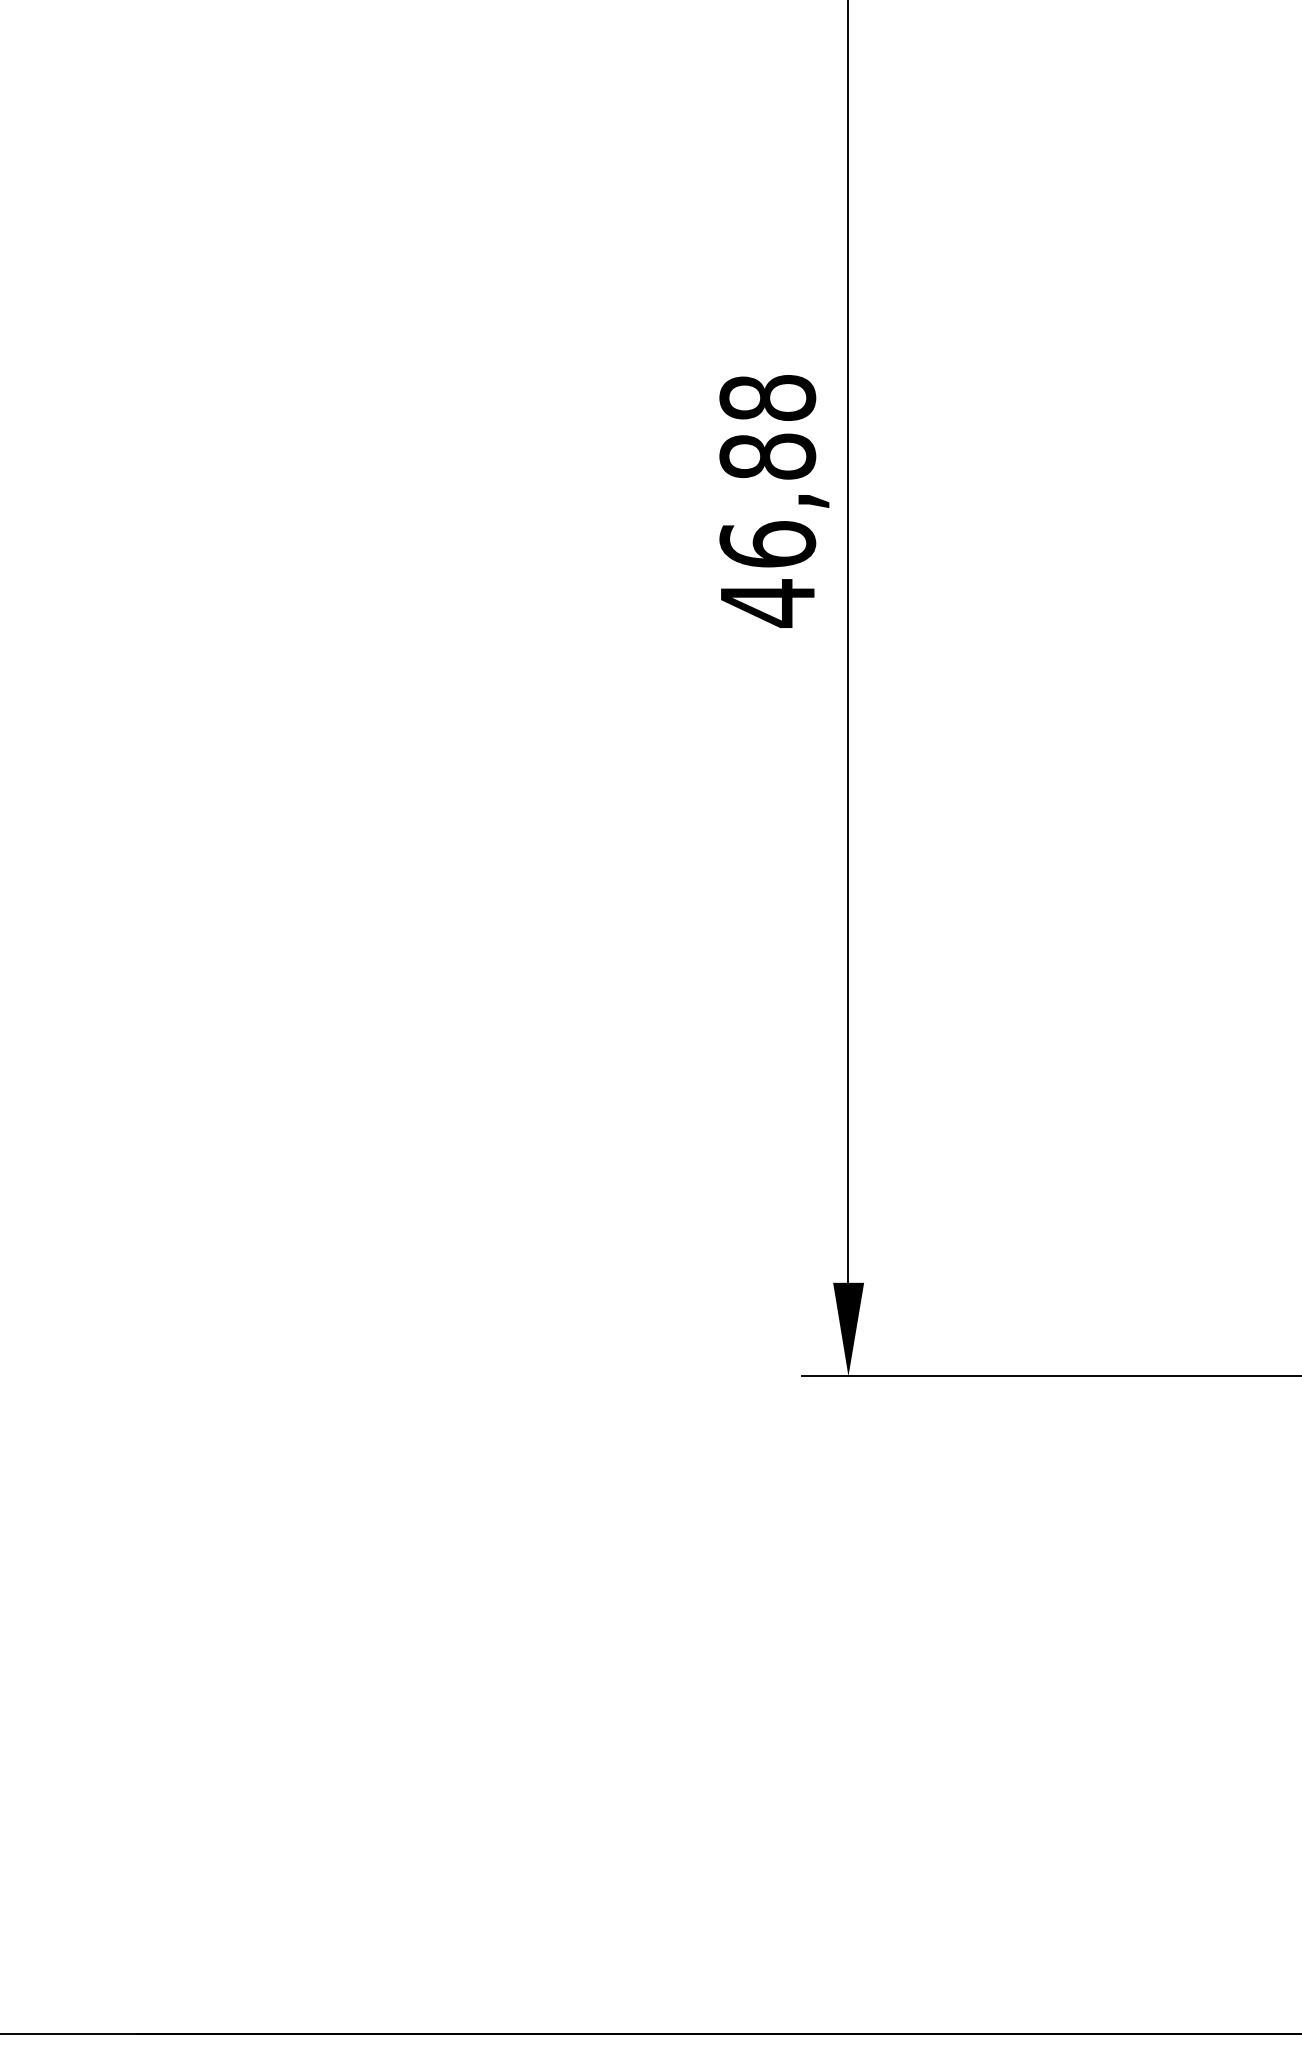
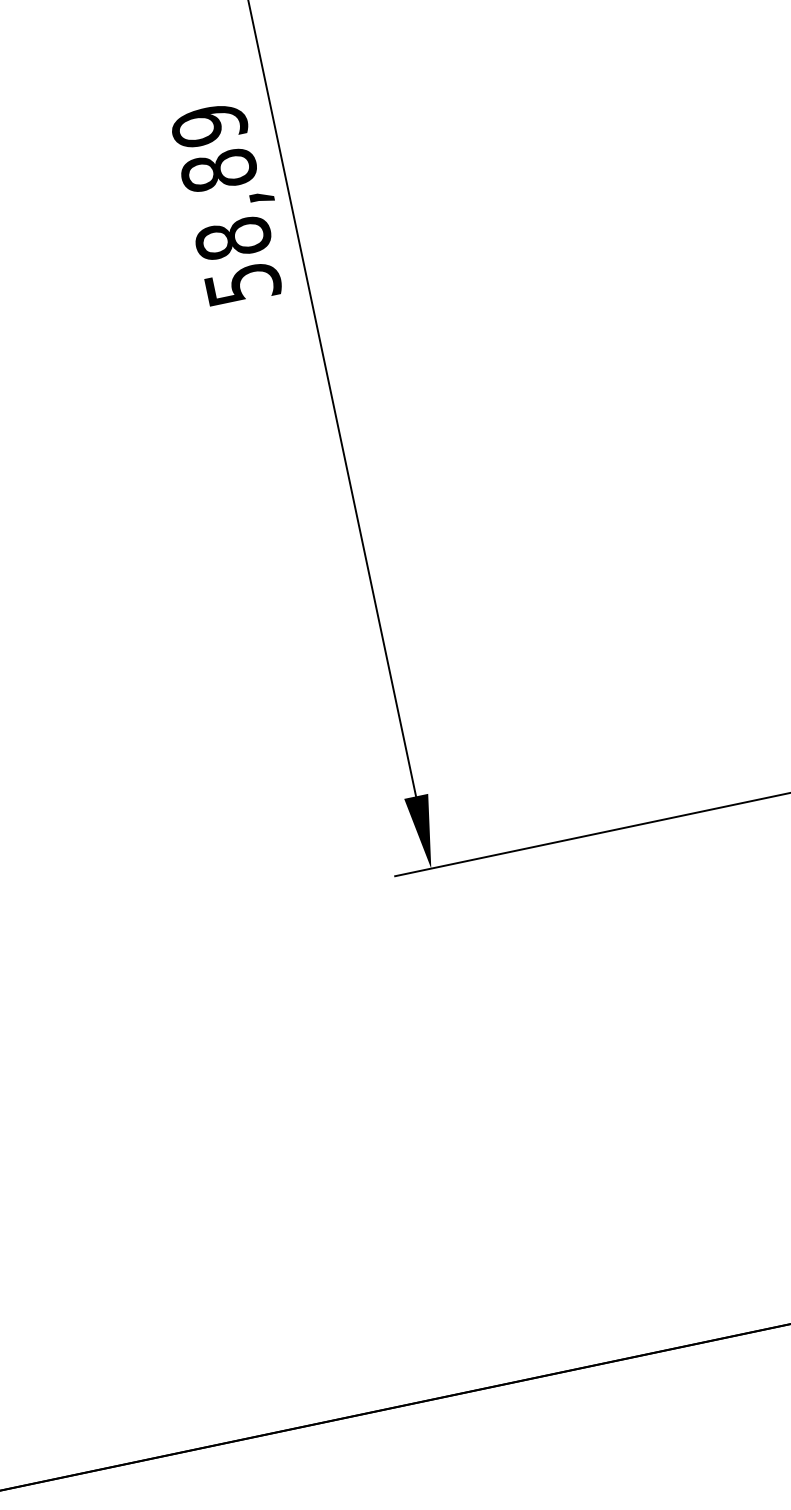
text: (767, 501) -> (226, 205), 46,88 -> 58,89

